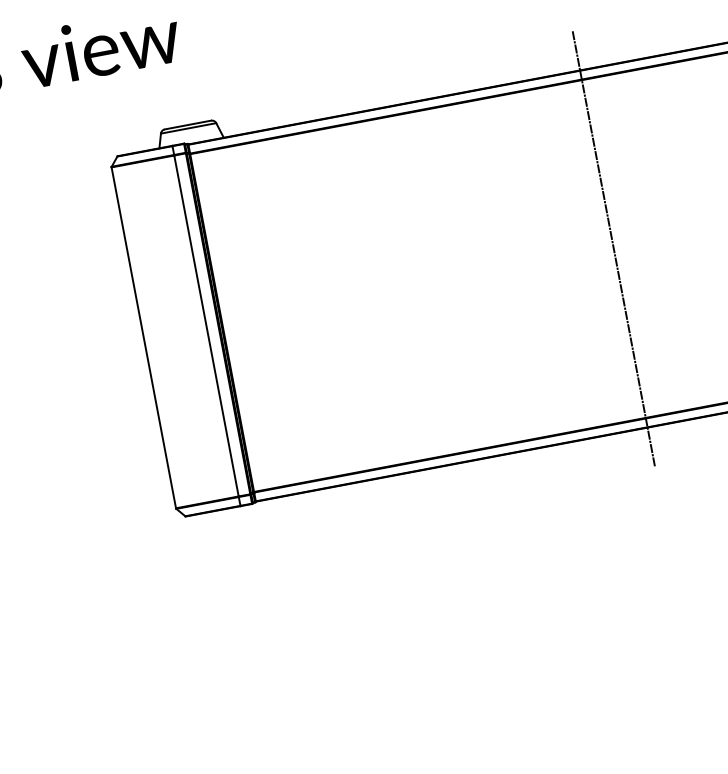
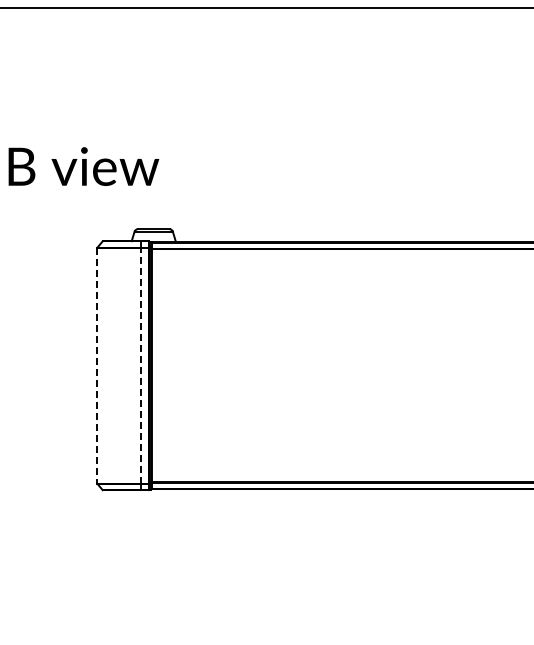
line: (614, 248) -> (422, 365), removed
line: (206, 325) -> (140, 365), solid -> dashed
line: (143, 337) -> (97, 365), solid -> dashed

